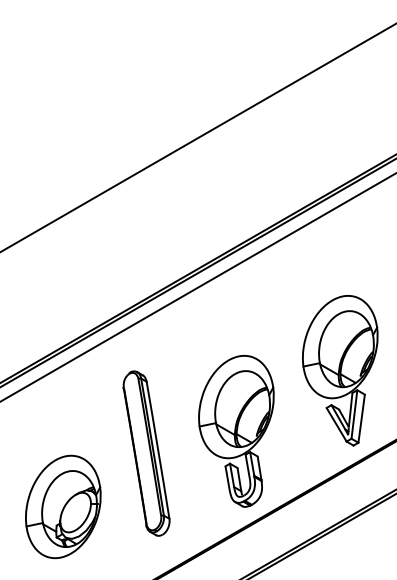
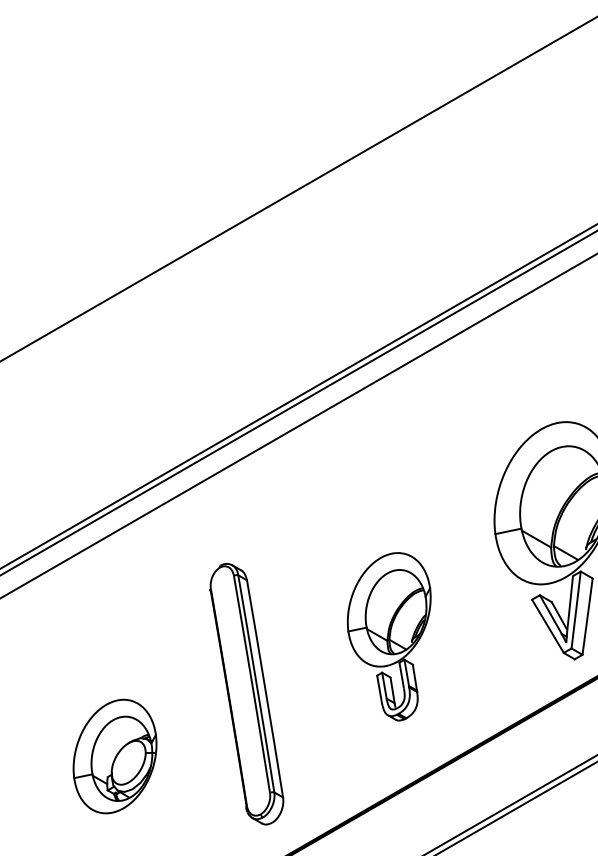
part: (236, 431) -> (389, 636), size x0.7
part: (146, 453) -> (246, 694), moved
part: (63, 506) -> (115, 755), size x0.7

